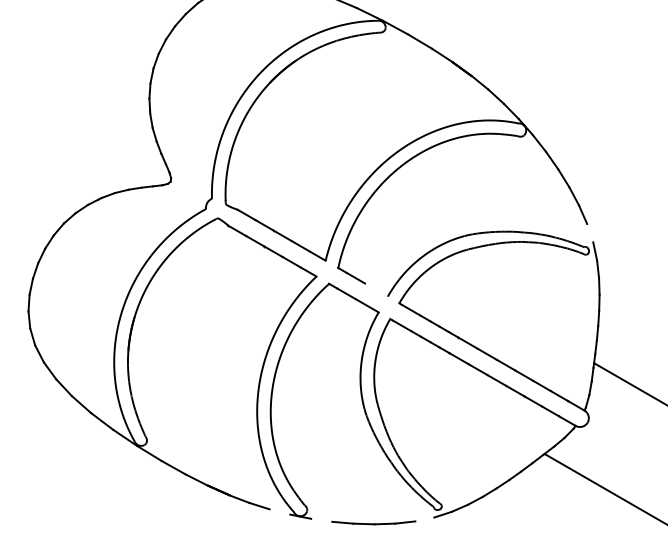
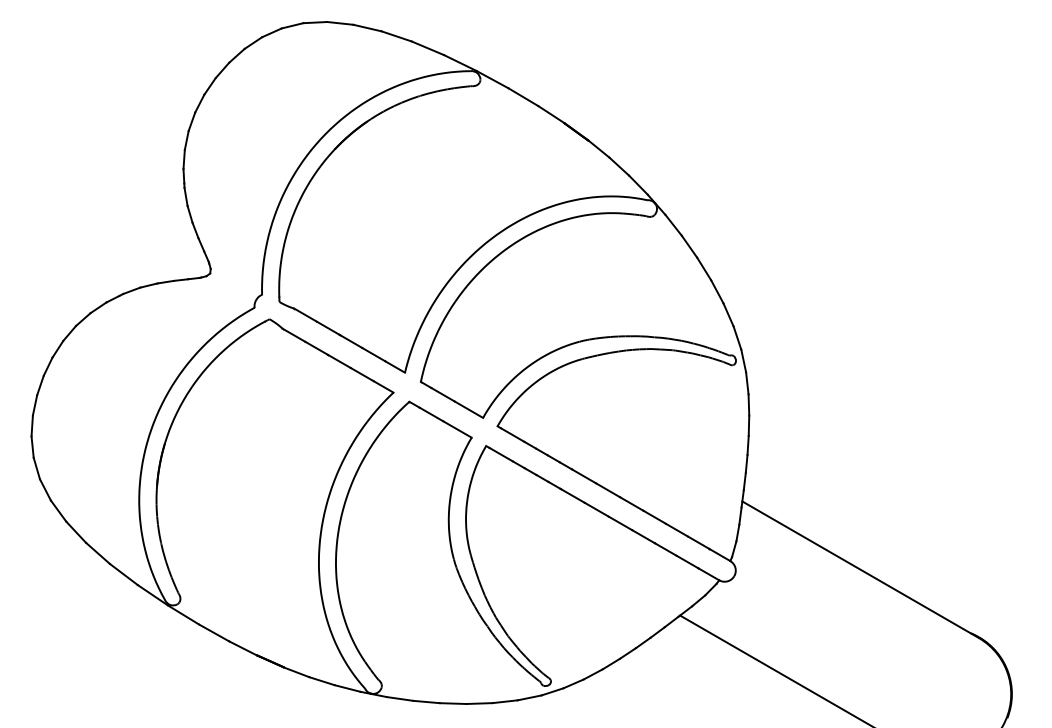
line: (590, 232) -> (737, 337), added
line: (376, 289) -> (468, 409), added
line: (279, 511) -> (347, 688), added
line: (321, 519) -> (399, 698), added
line: (424, 519) -> (529, 697), added

